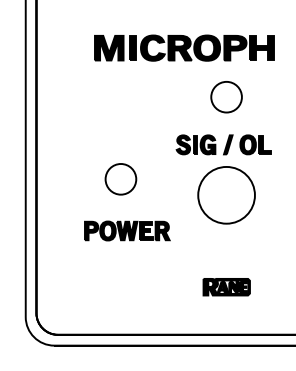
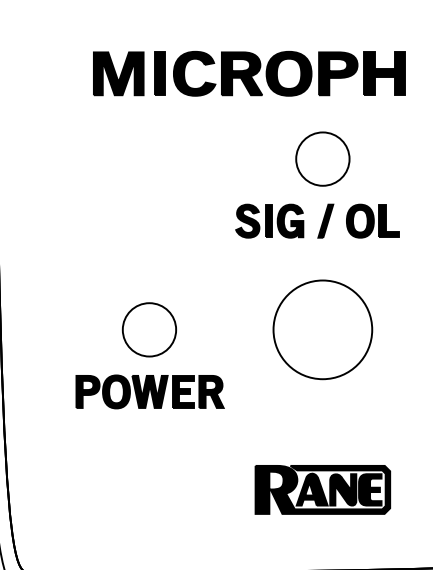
part: (223, 144) -> (317, 220), moved
part: (120, 179) -> (148, 330), moved
part: (226, 286) -> (322, 488), size x1.67

